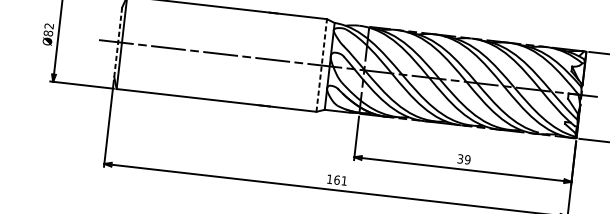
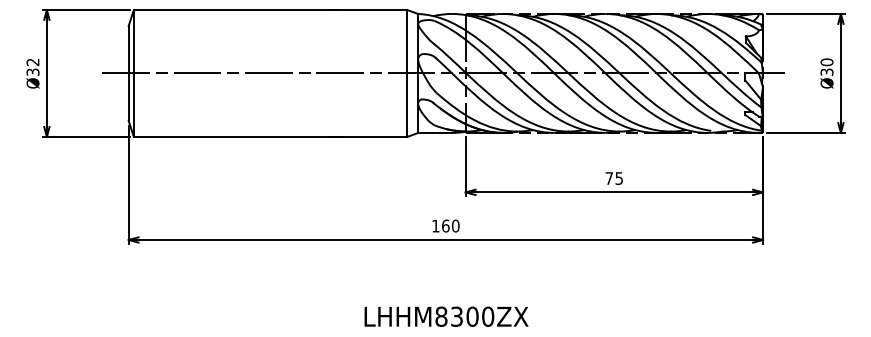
text: (48, 33) -> (32, 72), Ø82 -> Ø32
line: (118, 42) -> (128, 73), dashed -> solid
line: (321, 64) -> (407, 72), dashed -> solid
text: (464, 159) -> (614, 178), 39 -> 75
text: (344, 180) -> (455, 225), 161 -> 160

